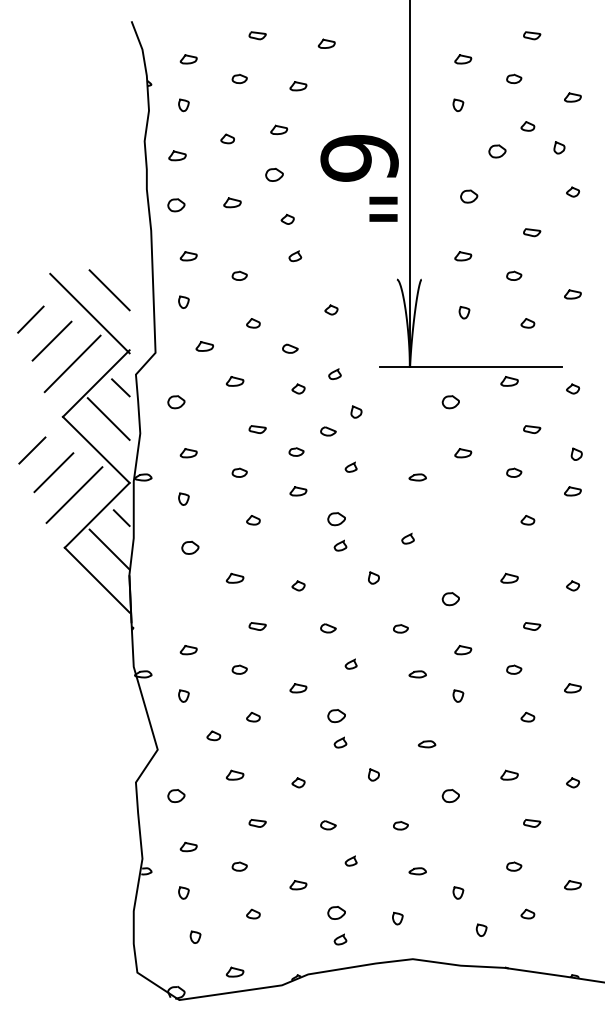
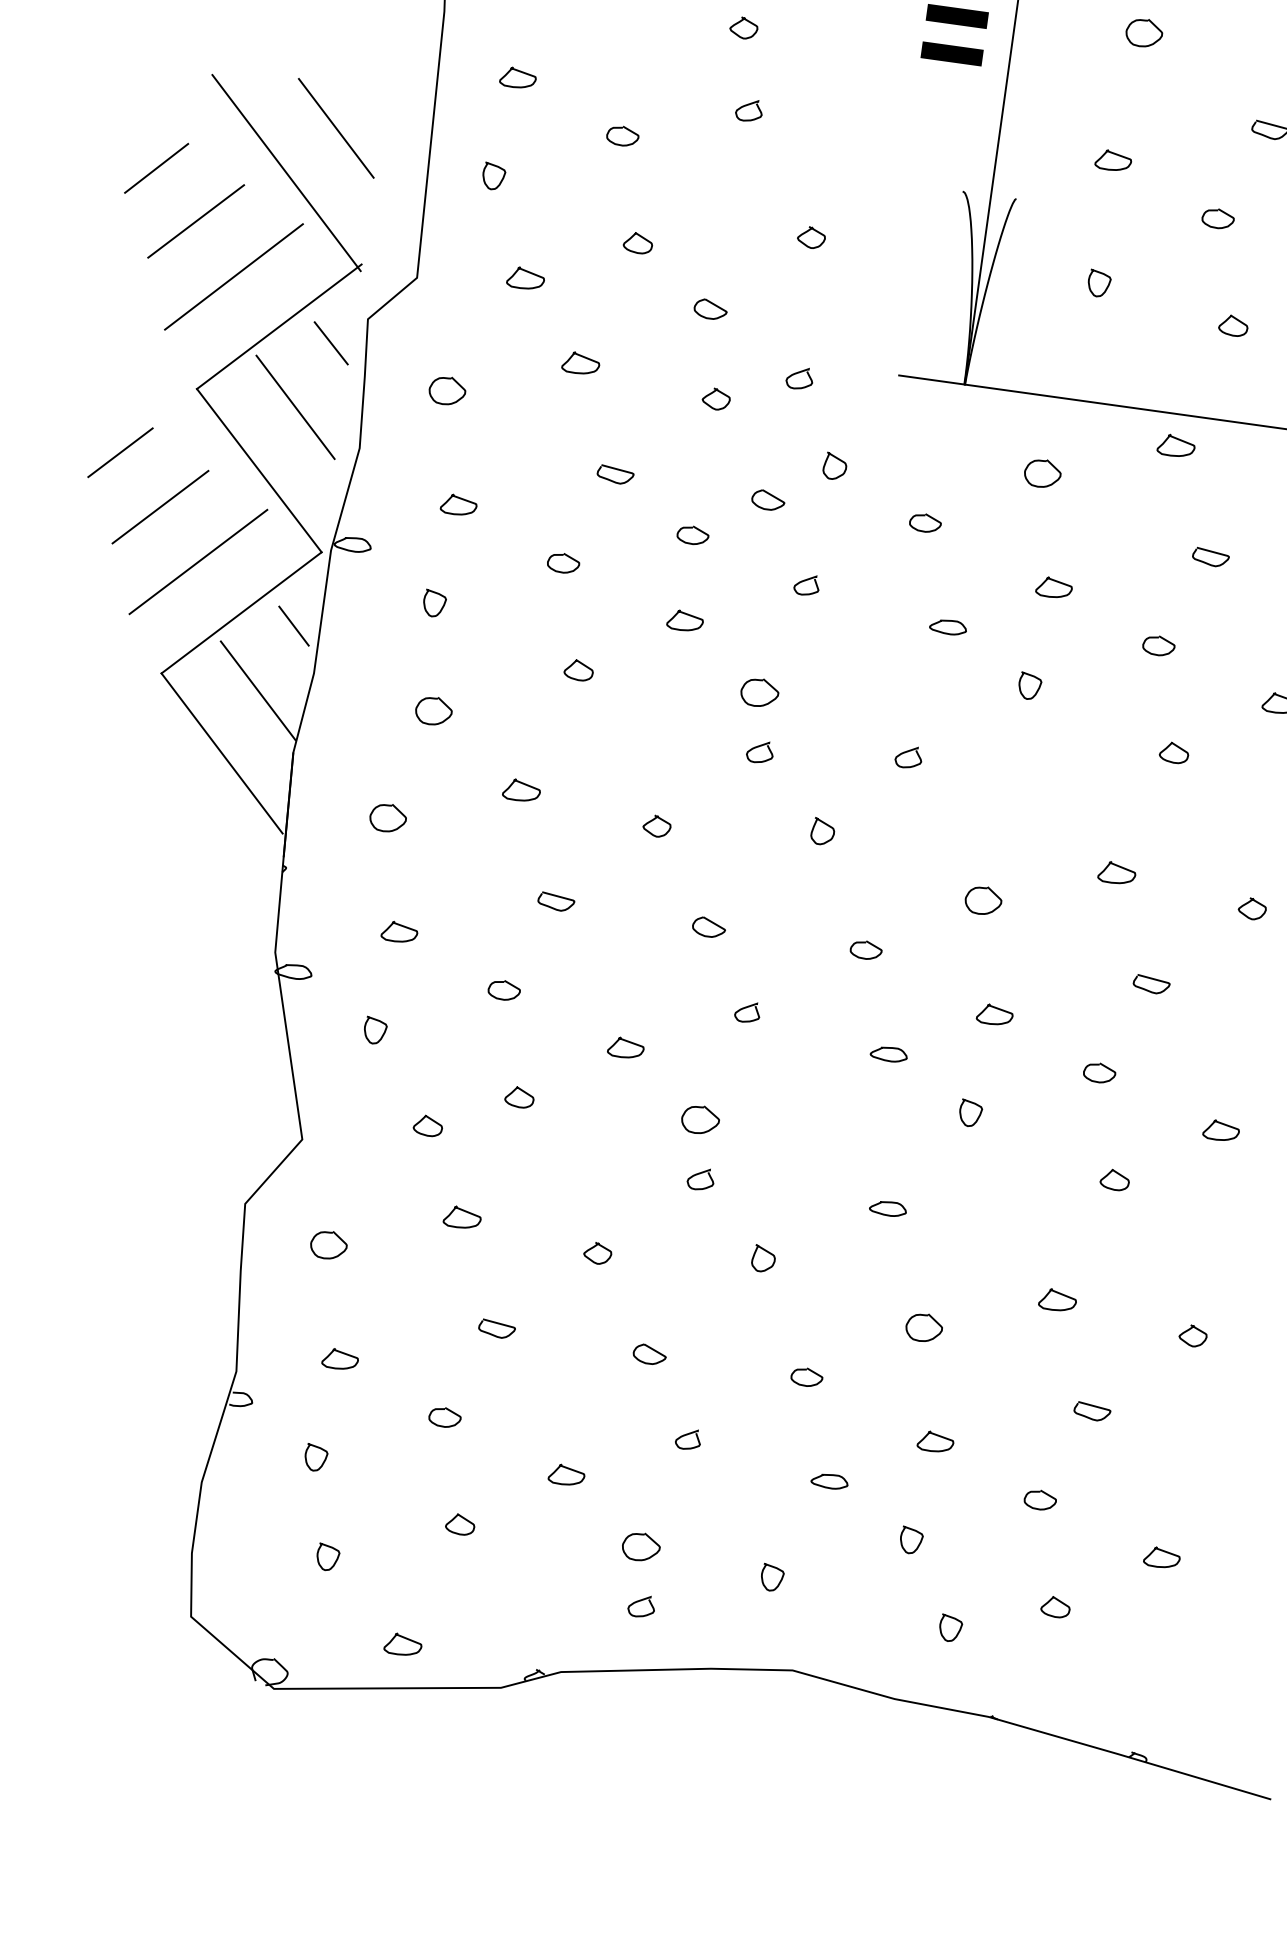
curve: (400, 429) -> (925, 517), added
curve: (458, 495) -> (1031, 678), added
curve: (178, 603) -> (391, 828), added
curve: (463, 844) -> (937, 1436), added

